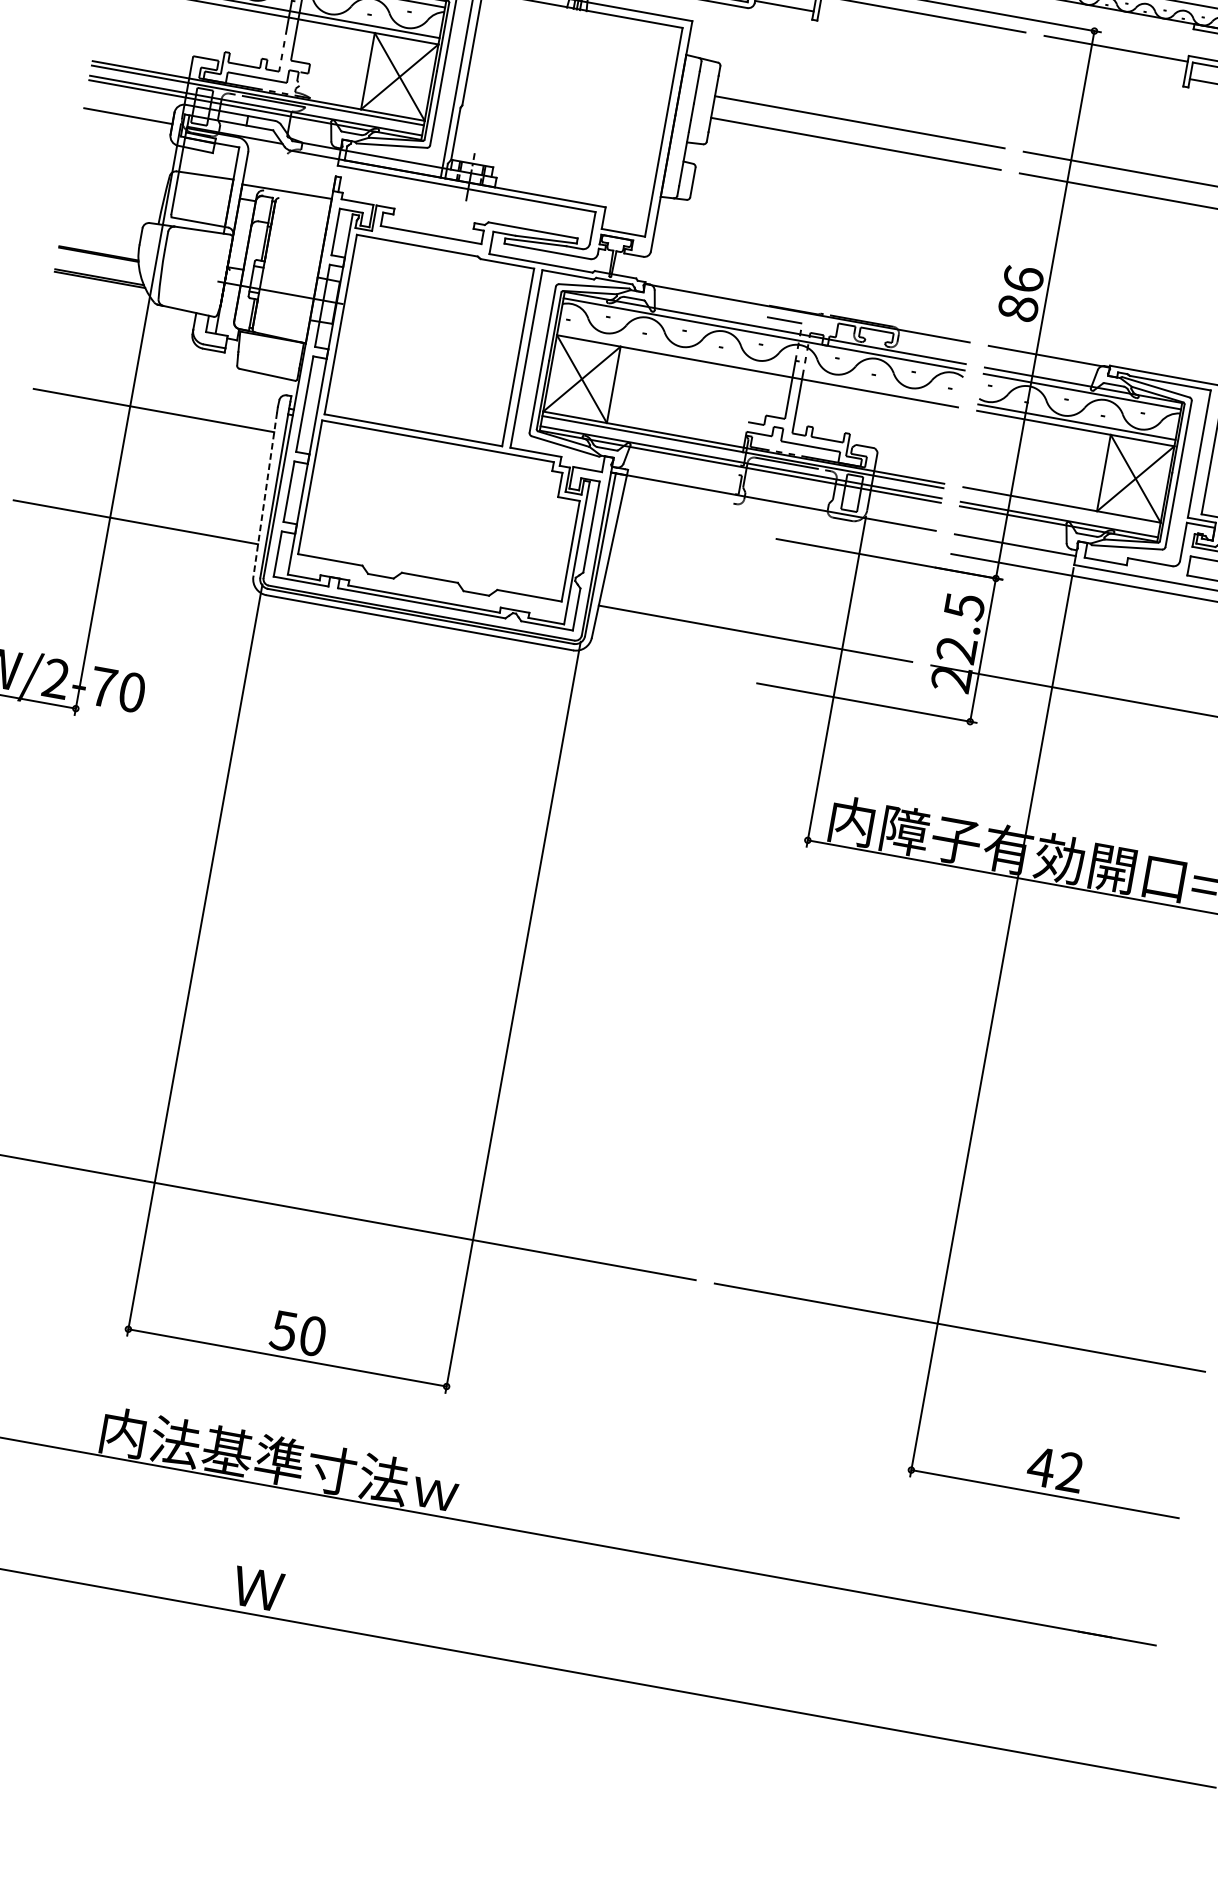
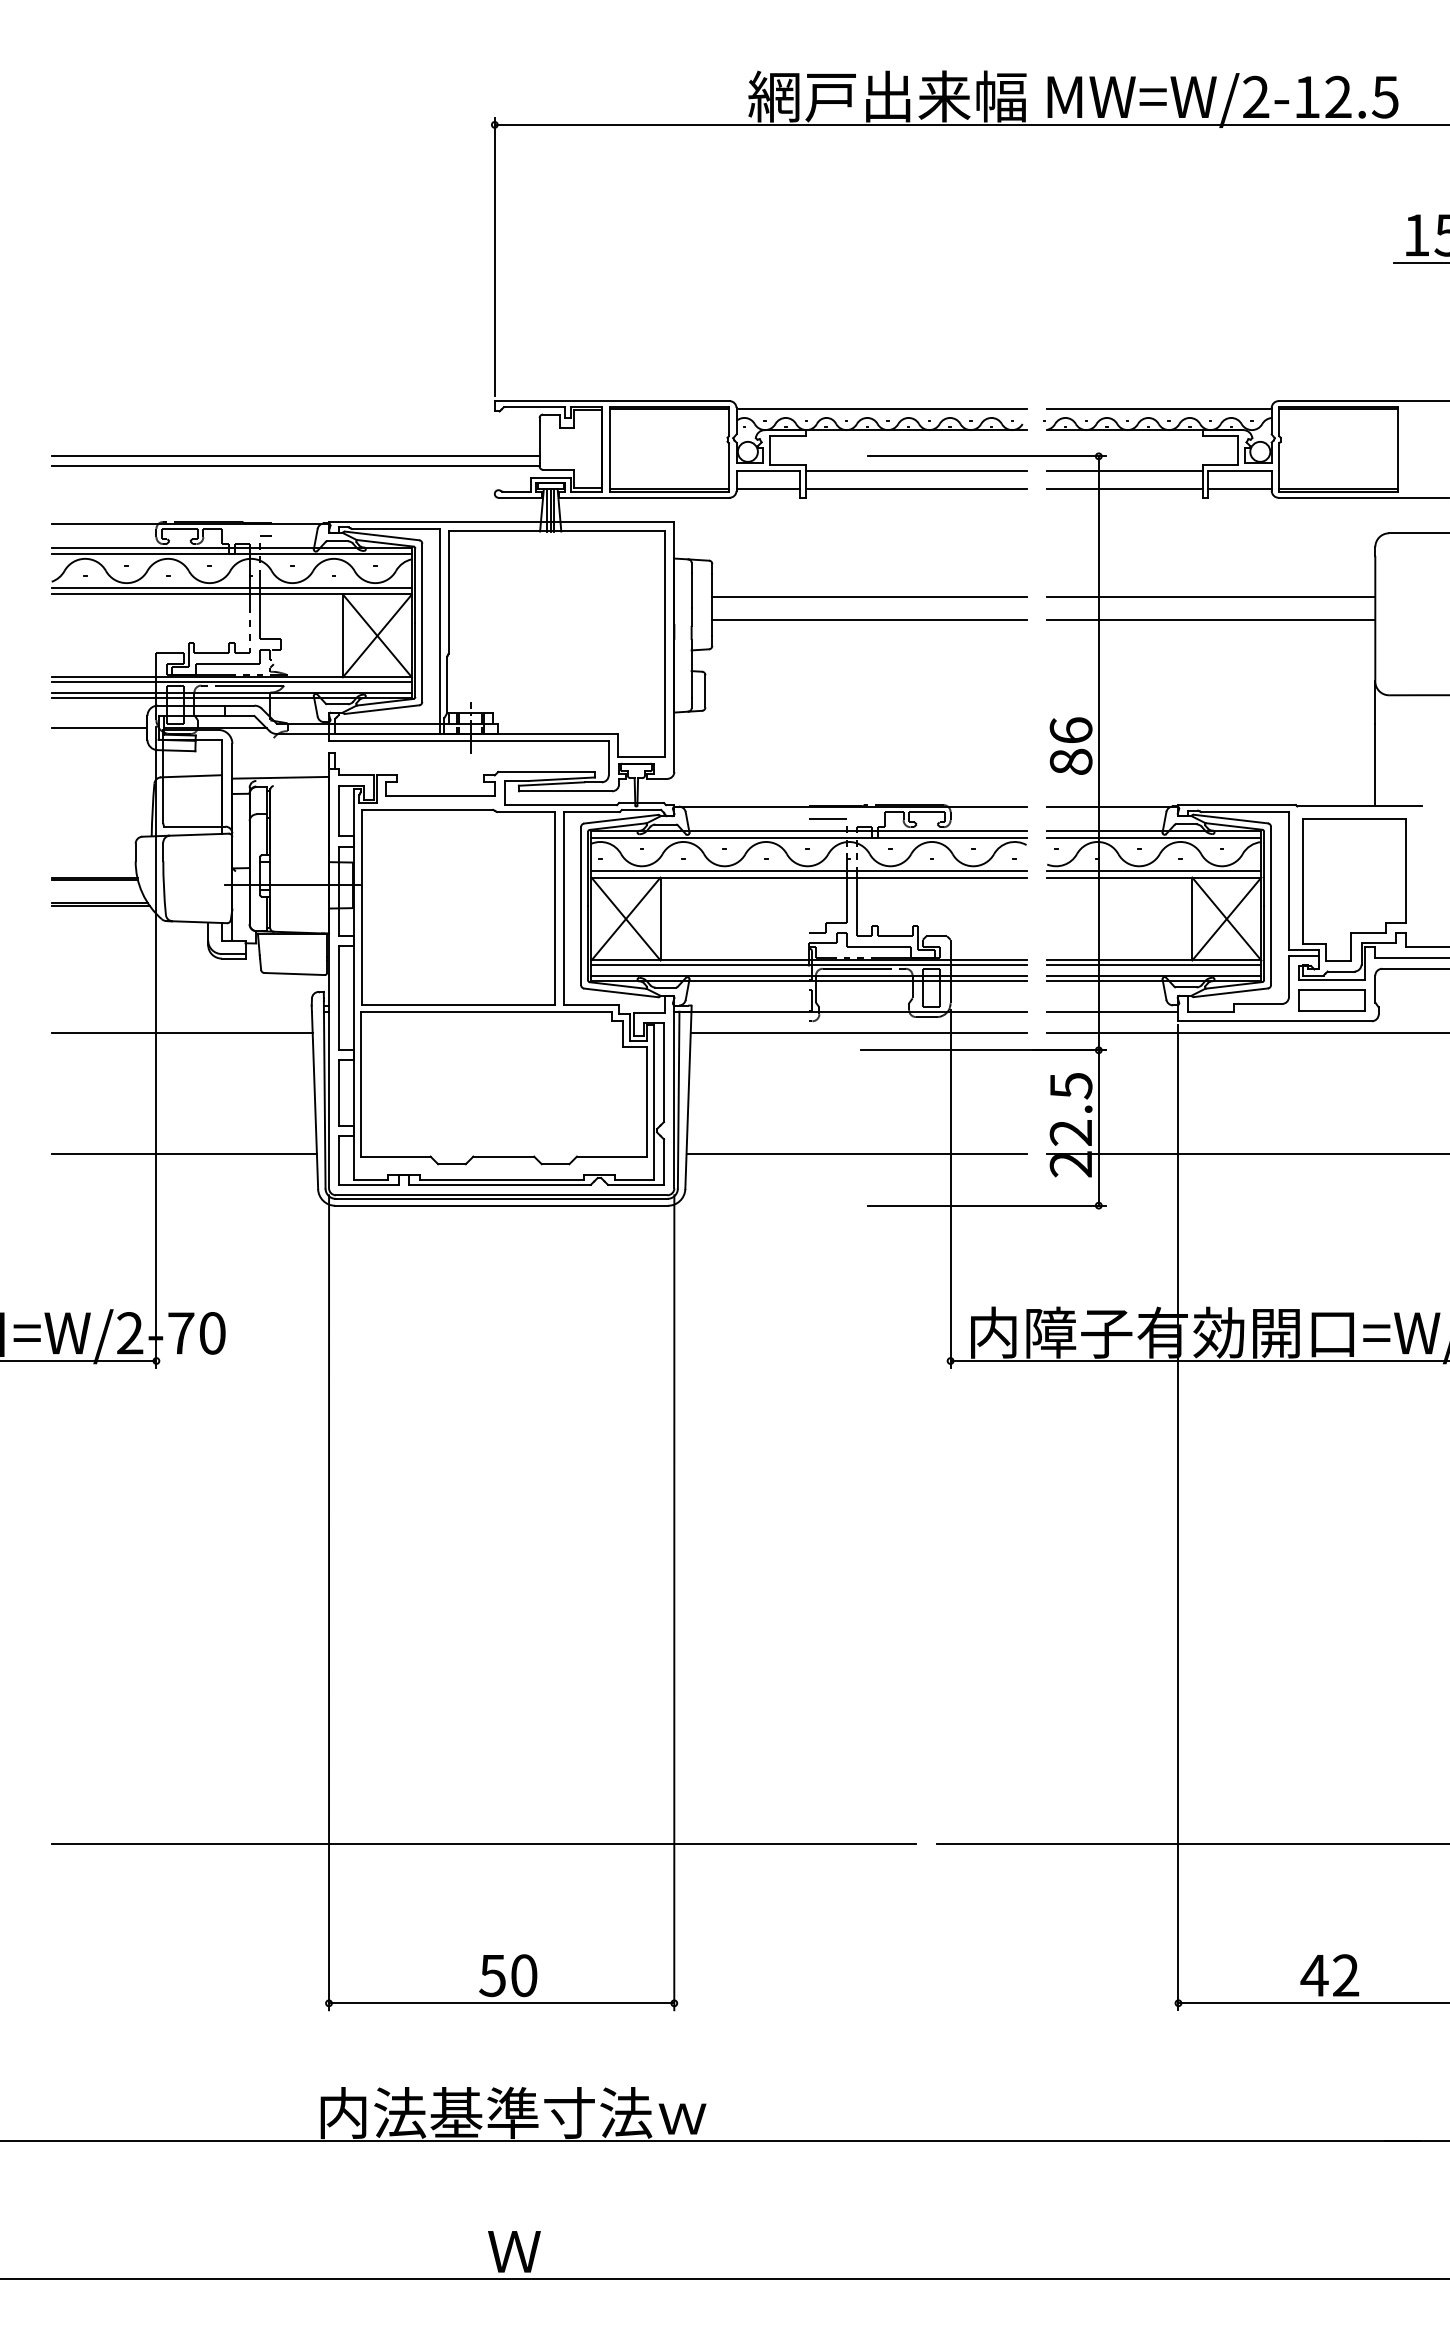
line: (920, 30) -> (915, 488), added
line: (1112, 64) -> (1124, 488), added
line: (758, 364) -> (808, 870), added
line: (265, 494) -> (315, 1100), dashed -> solid
line: (1061, 509) -> (1154, 965), added
line: (777, 523) -> (858, 1033), added

